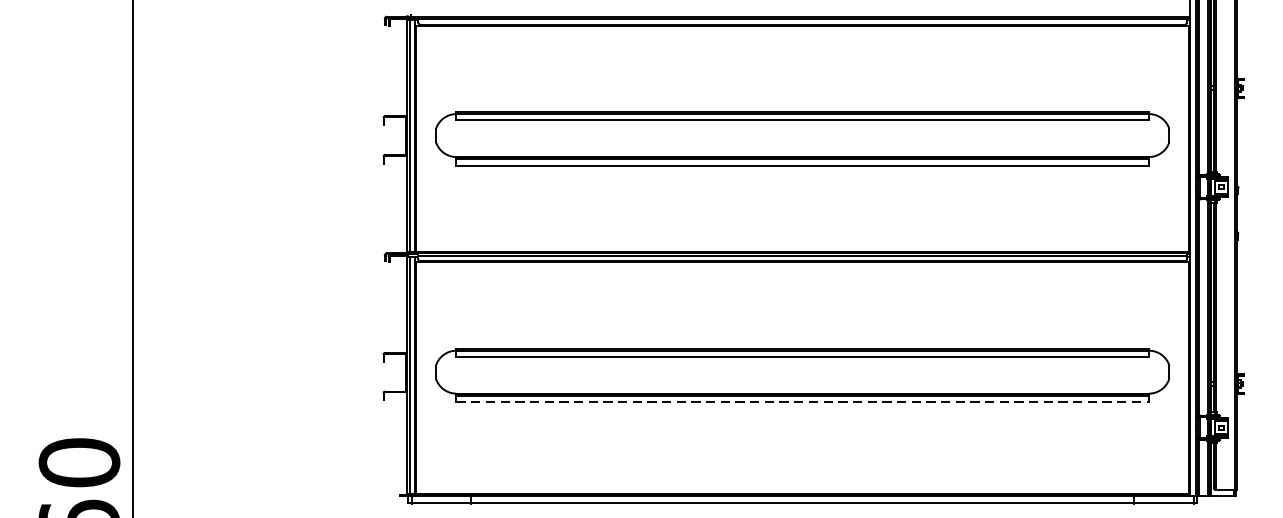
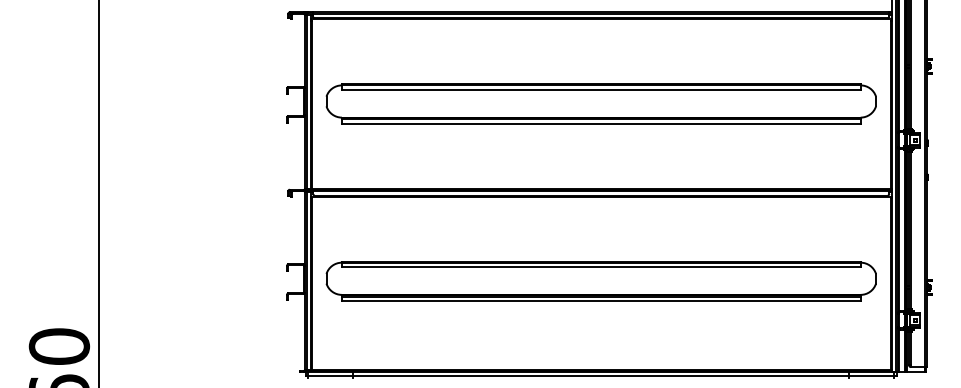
line: (802, 402) -> (601, 301), dashed -> solid

